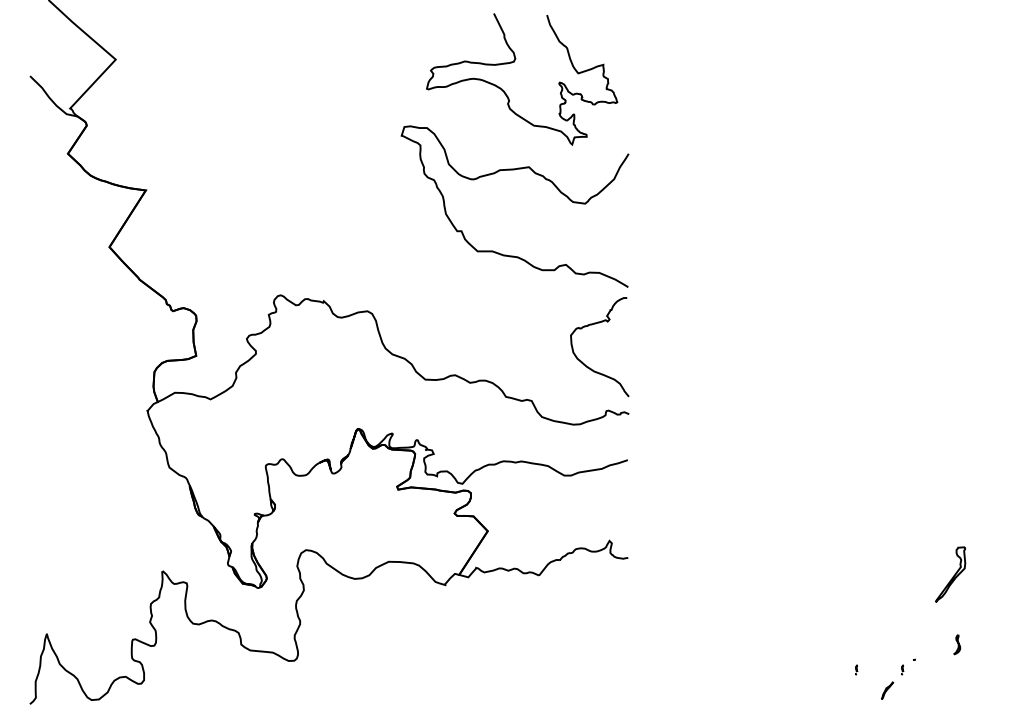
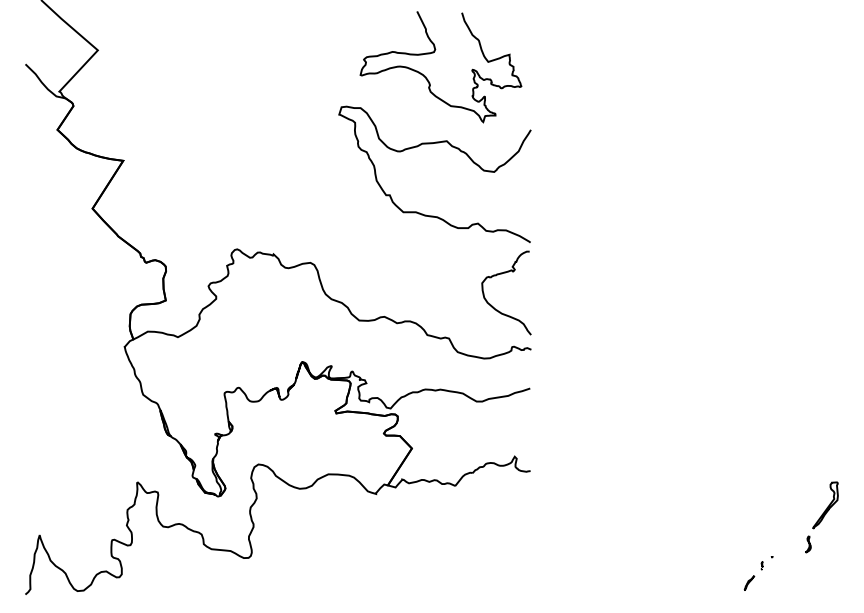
part: (950, 574) -> (825, 505), moved
part: (856, 669) -> (723, 565), removed

